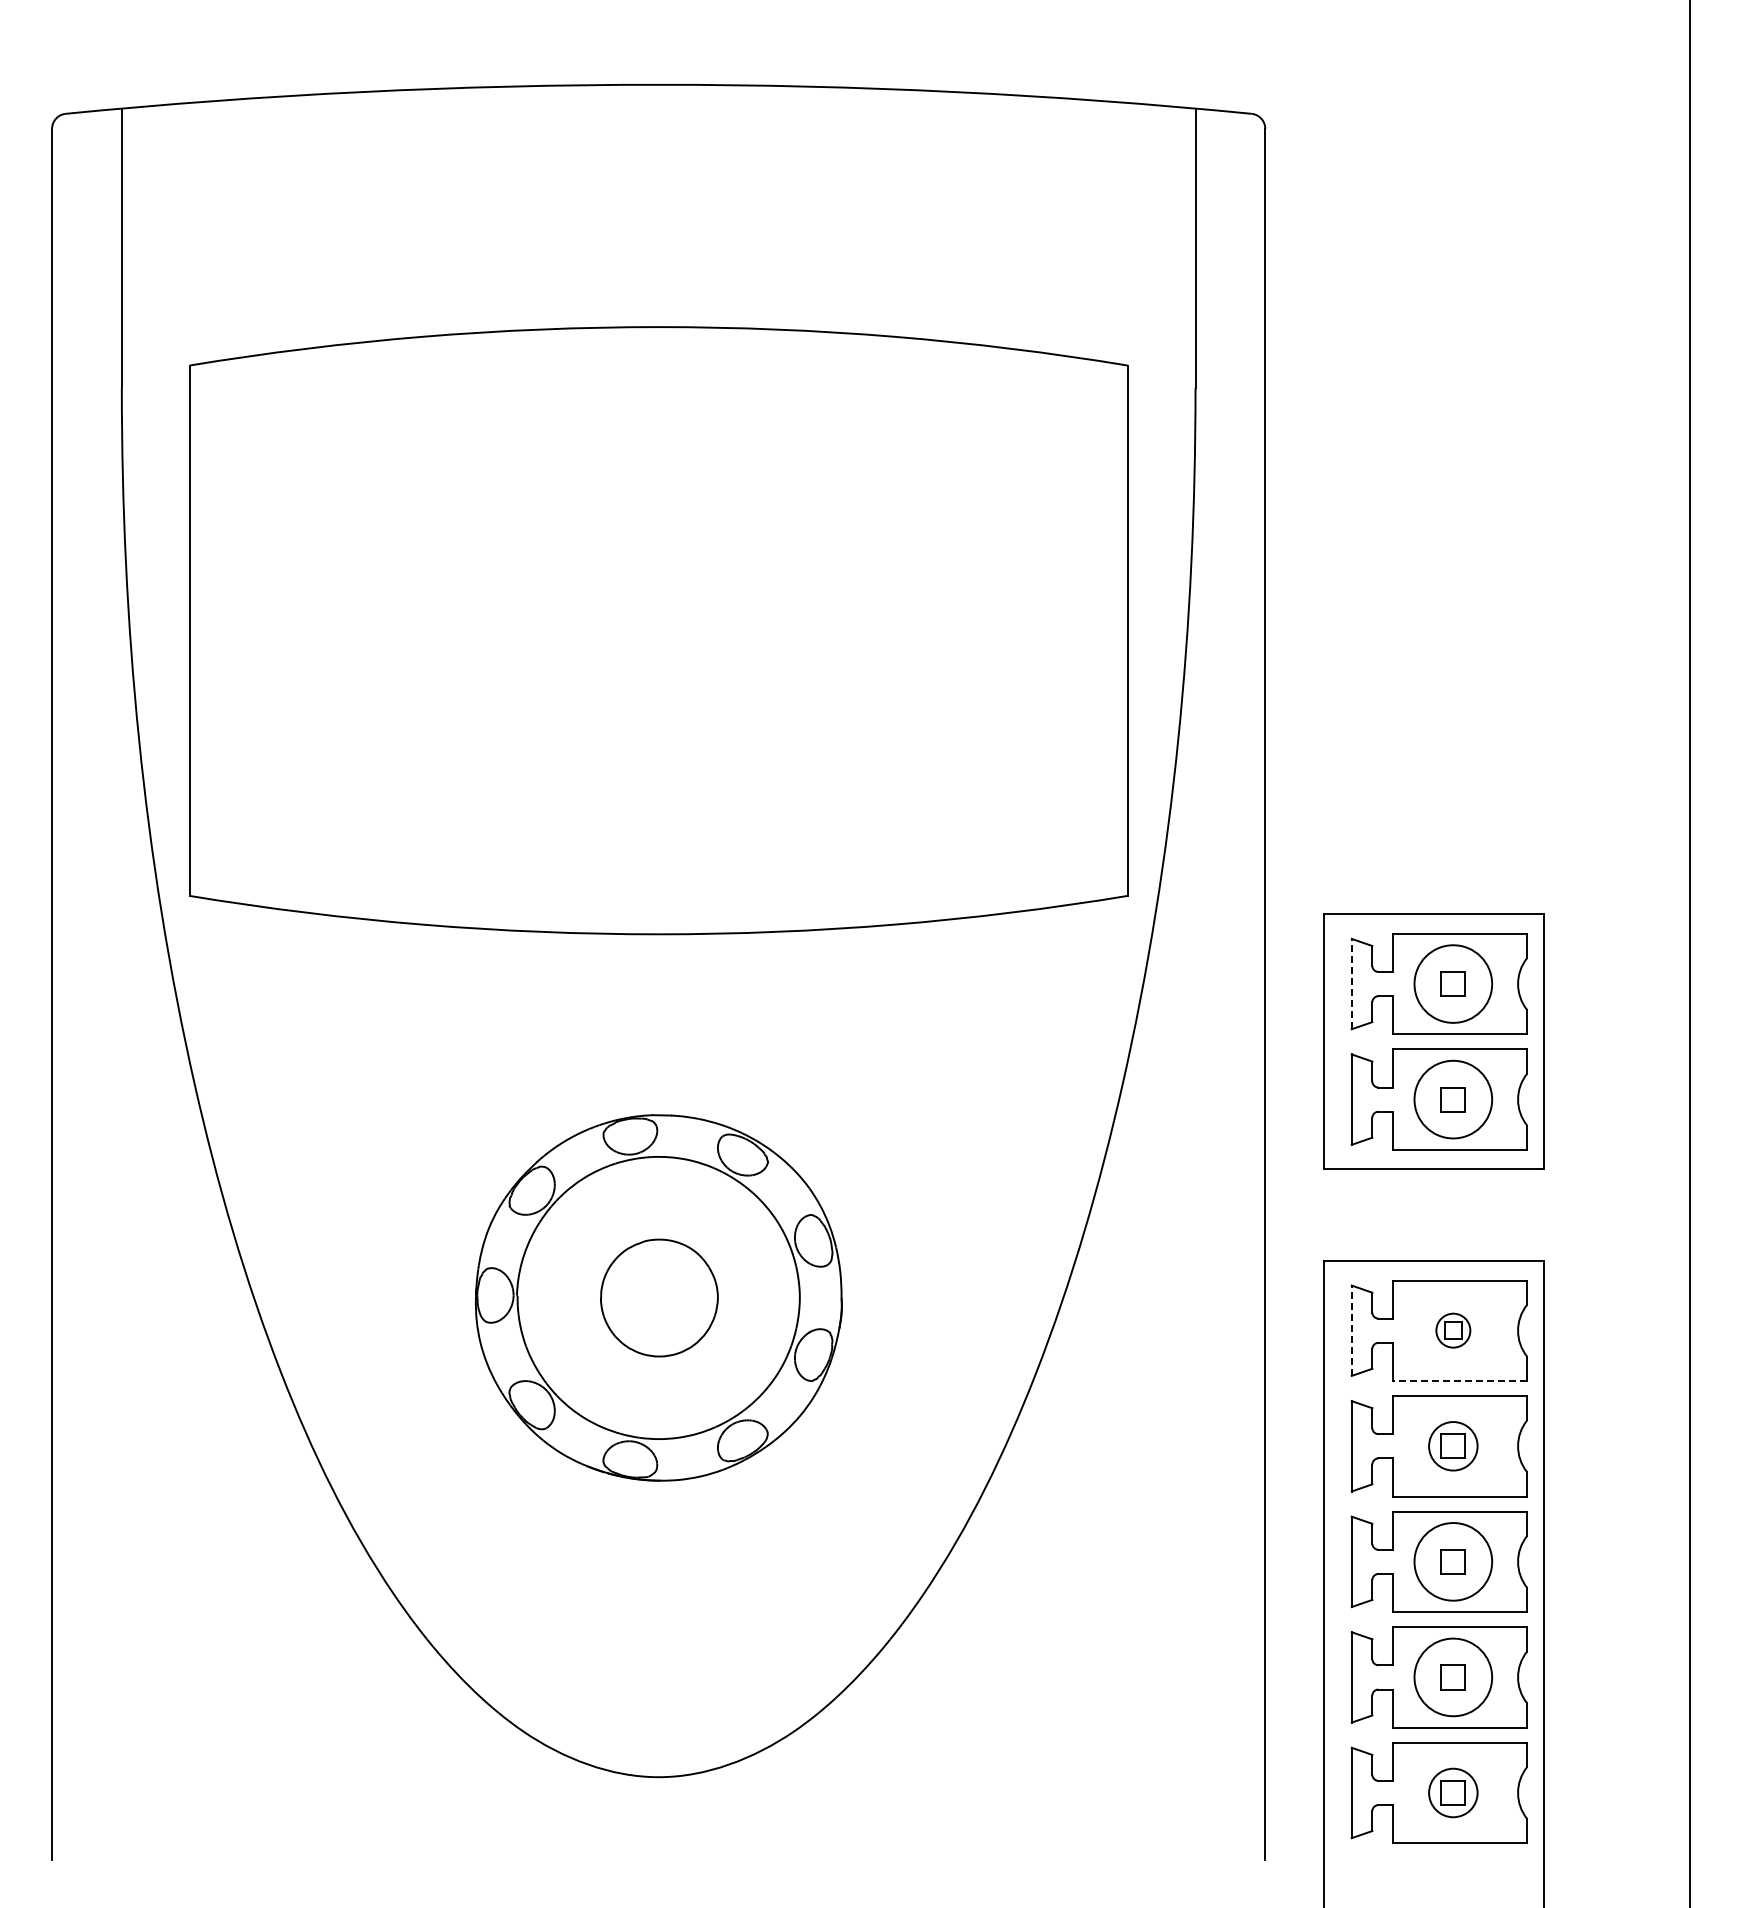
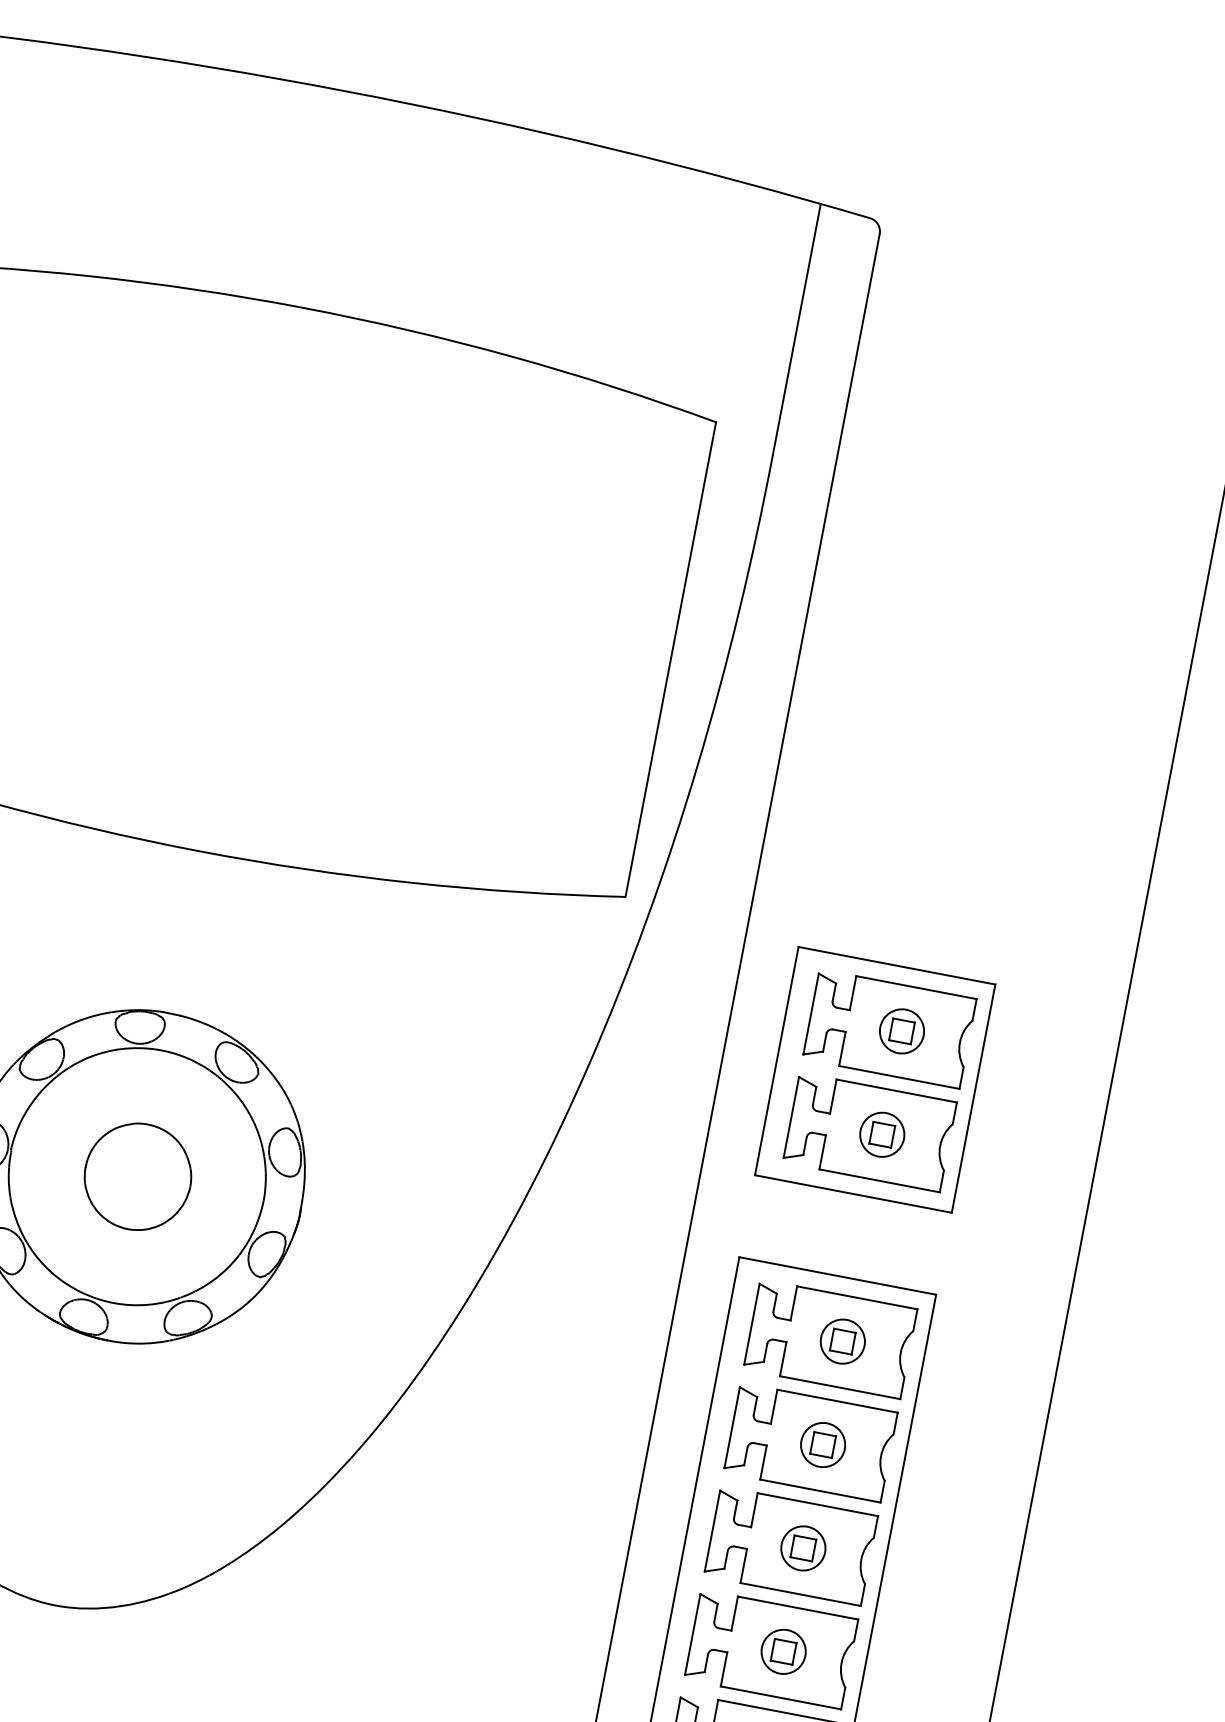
line: (1351, 983) -> (810, 1013), dashed -> solid
circle: (1453, 983) -> (902, 1030), size x0.62
circle: (1453, 1099) -> (882, 1134), size x0.62
line: (1351, 1330) -> (751, 1324), dashed -> solid
part: (1453, 1330) -> (843, 1341), size x1.43
line: (1459, 1380) -> (839, 1387), dashed -> solid
circle: (1453, 1561) -> (803, 1548), size x0.62
circle: (1453, 1677) -> (783, 1651), size x0.62

